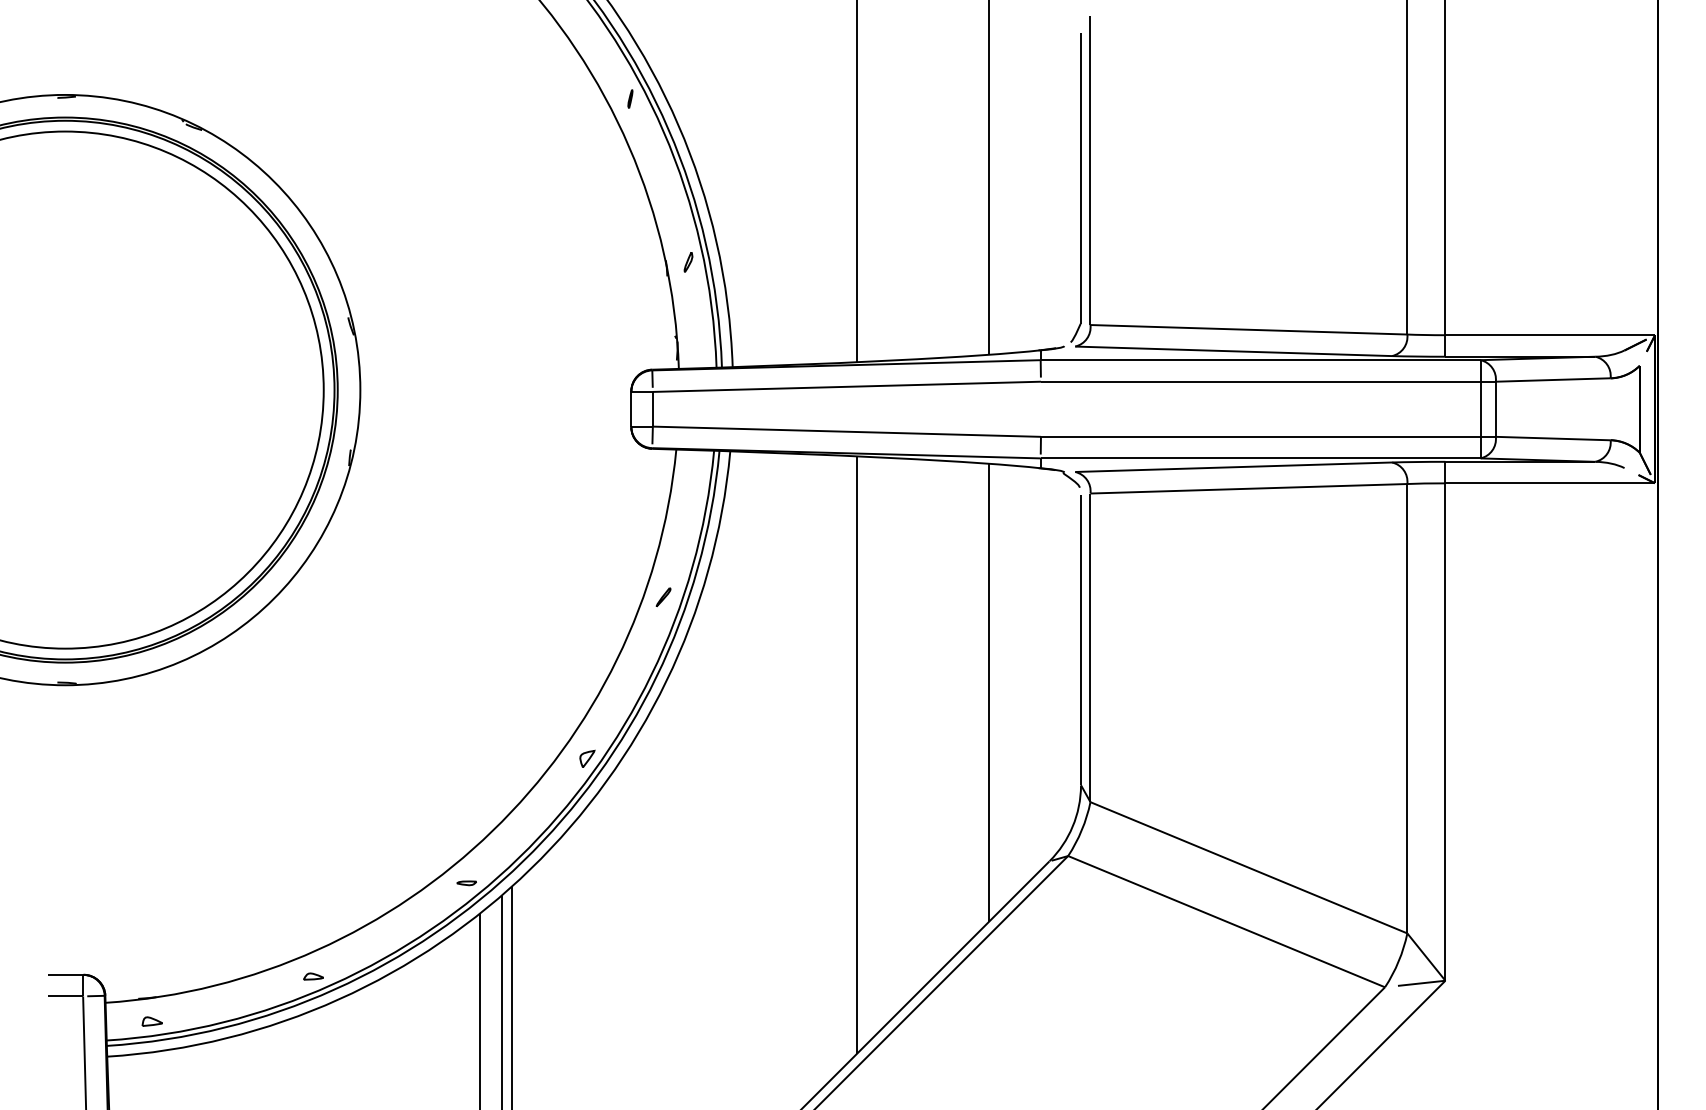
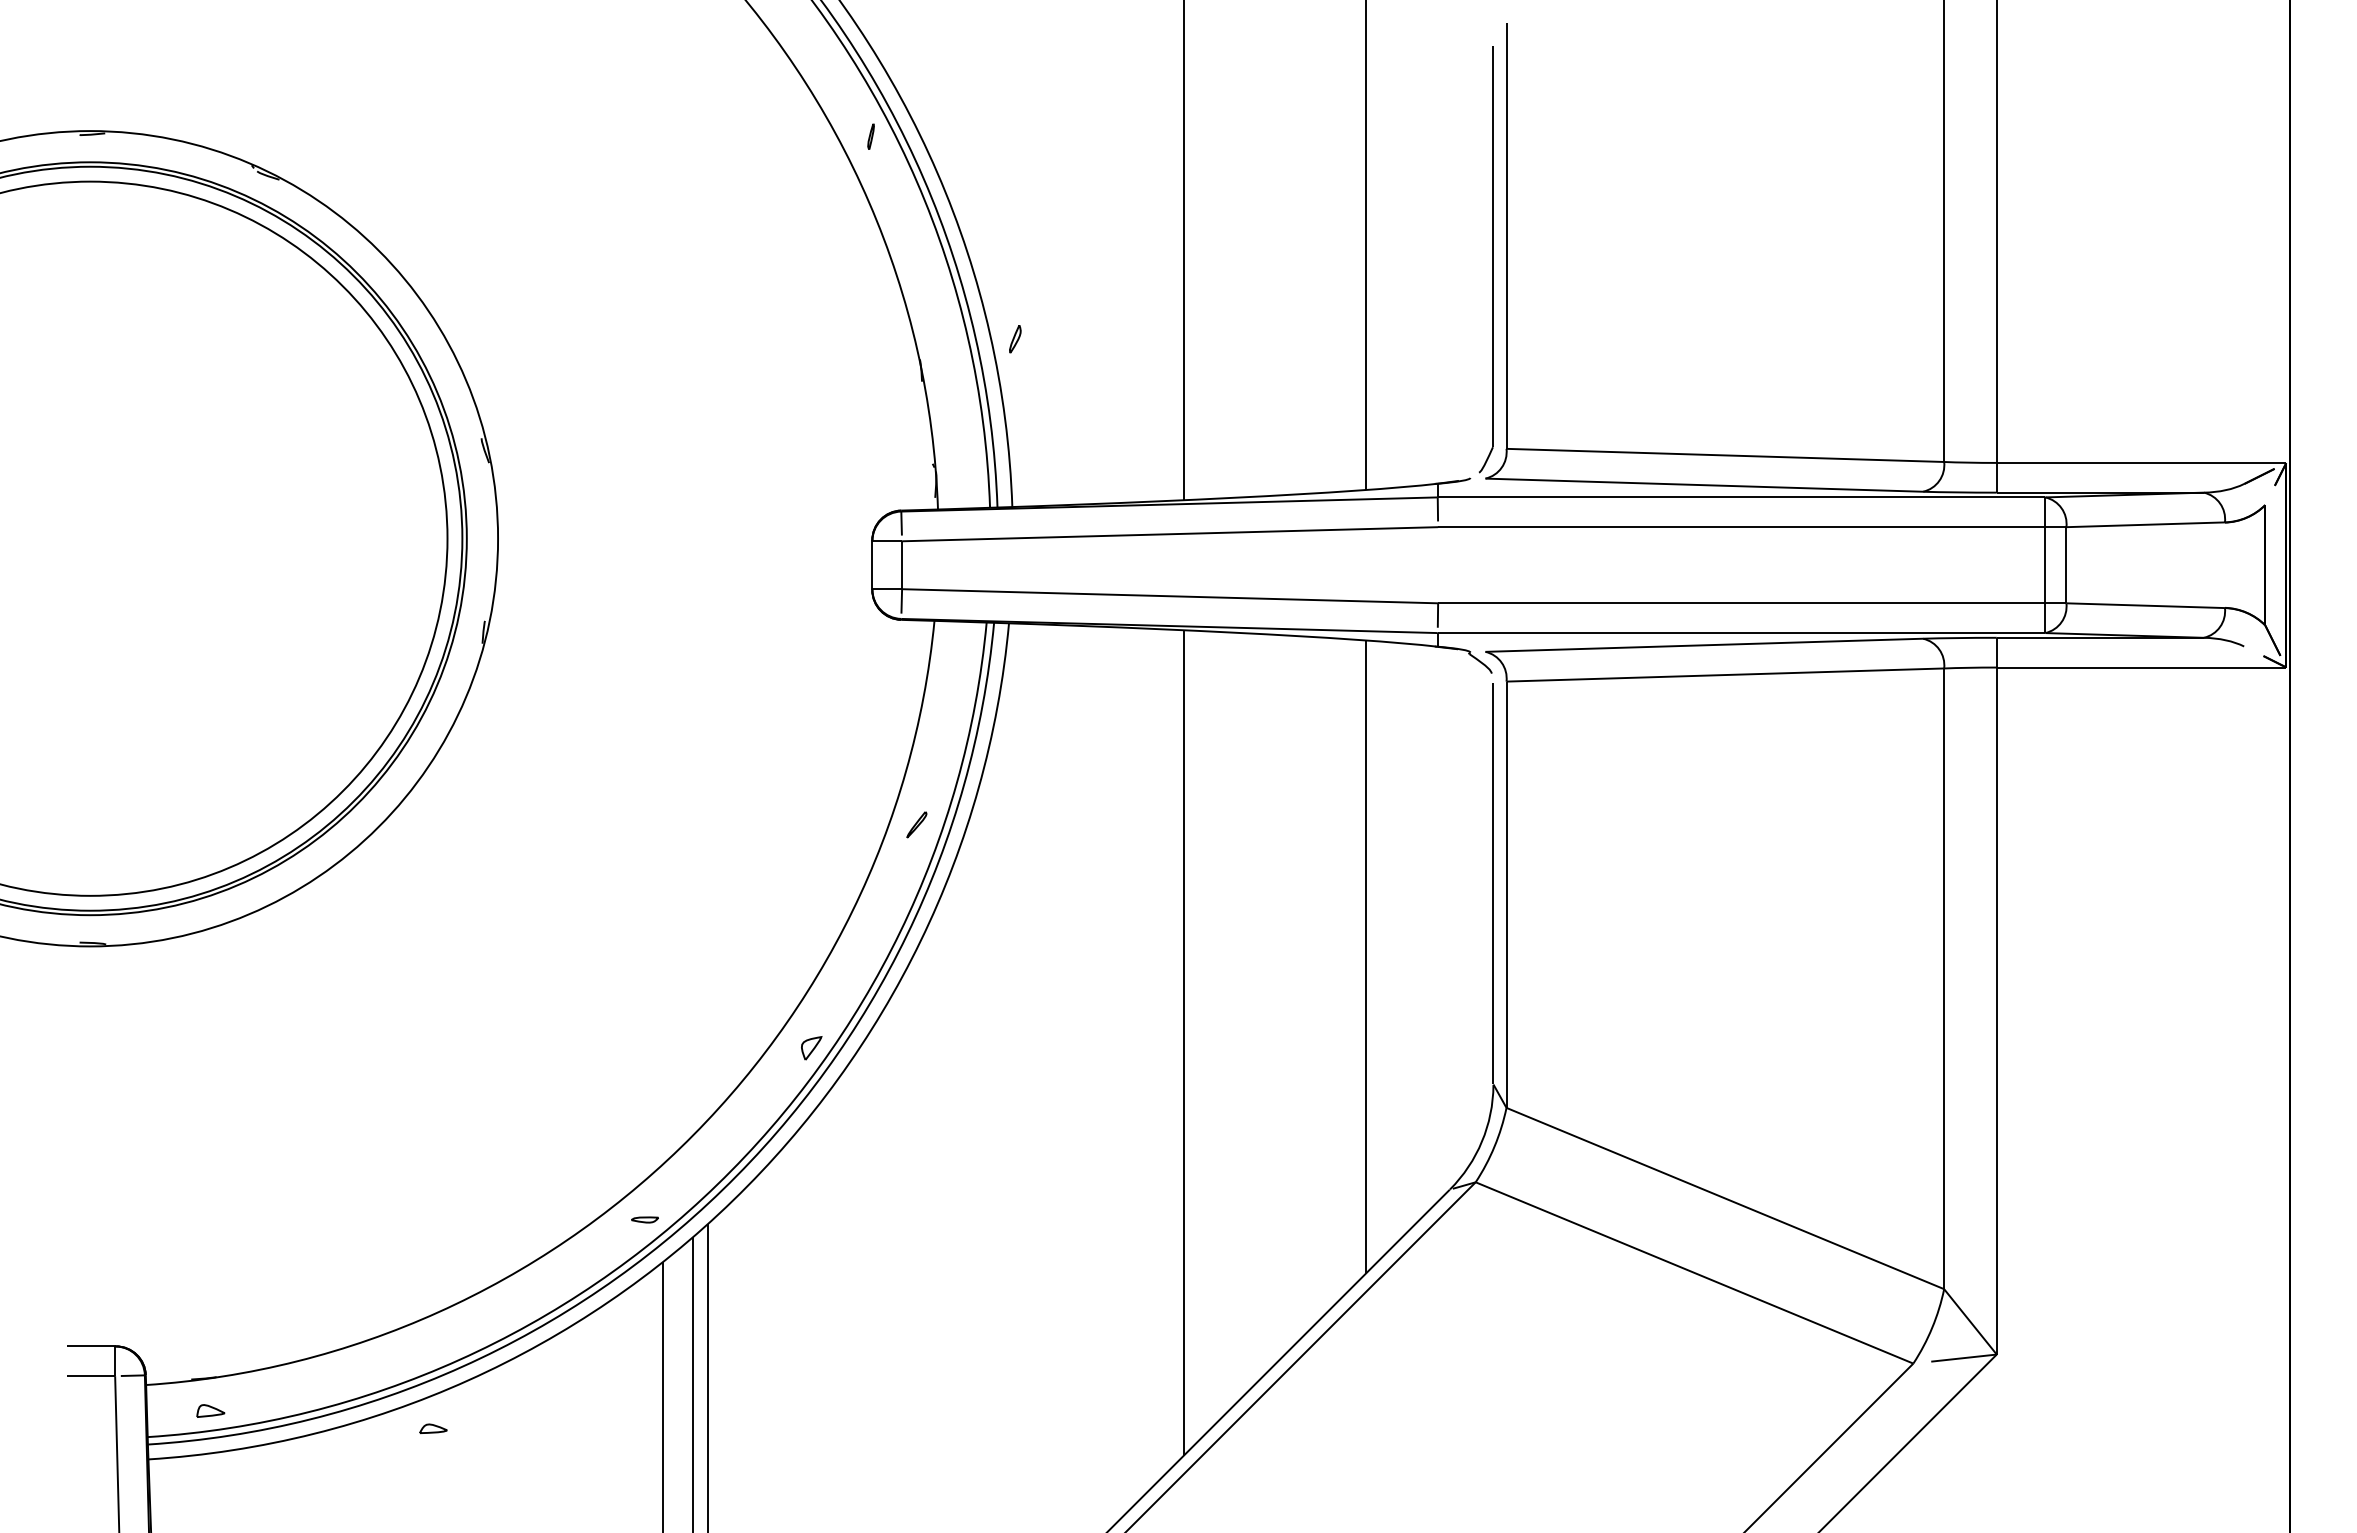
part: (688, 262) -> (1015, 339), moved
part: (313, 976) -> (433, 1428), moved

